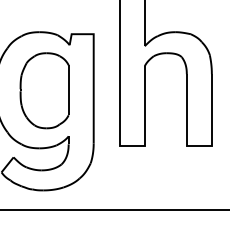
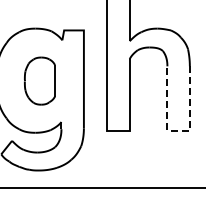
part: (44, 90) -> (39, 80), size x0.7
line: (199, 146) -> (178, 131), solid -> dashed

